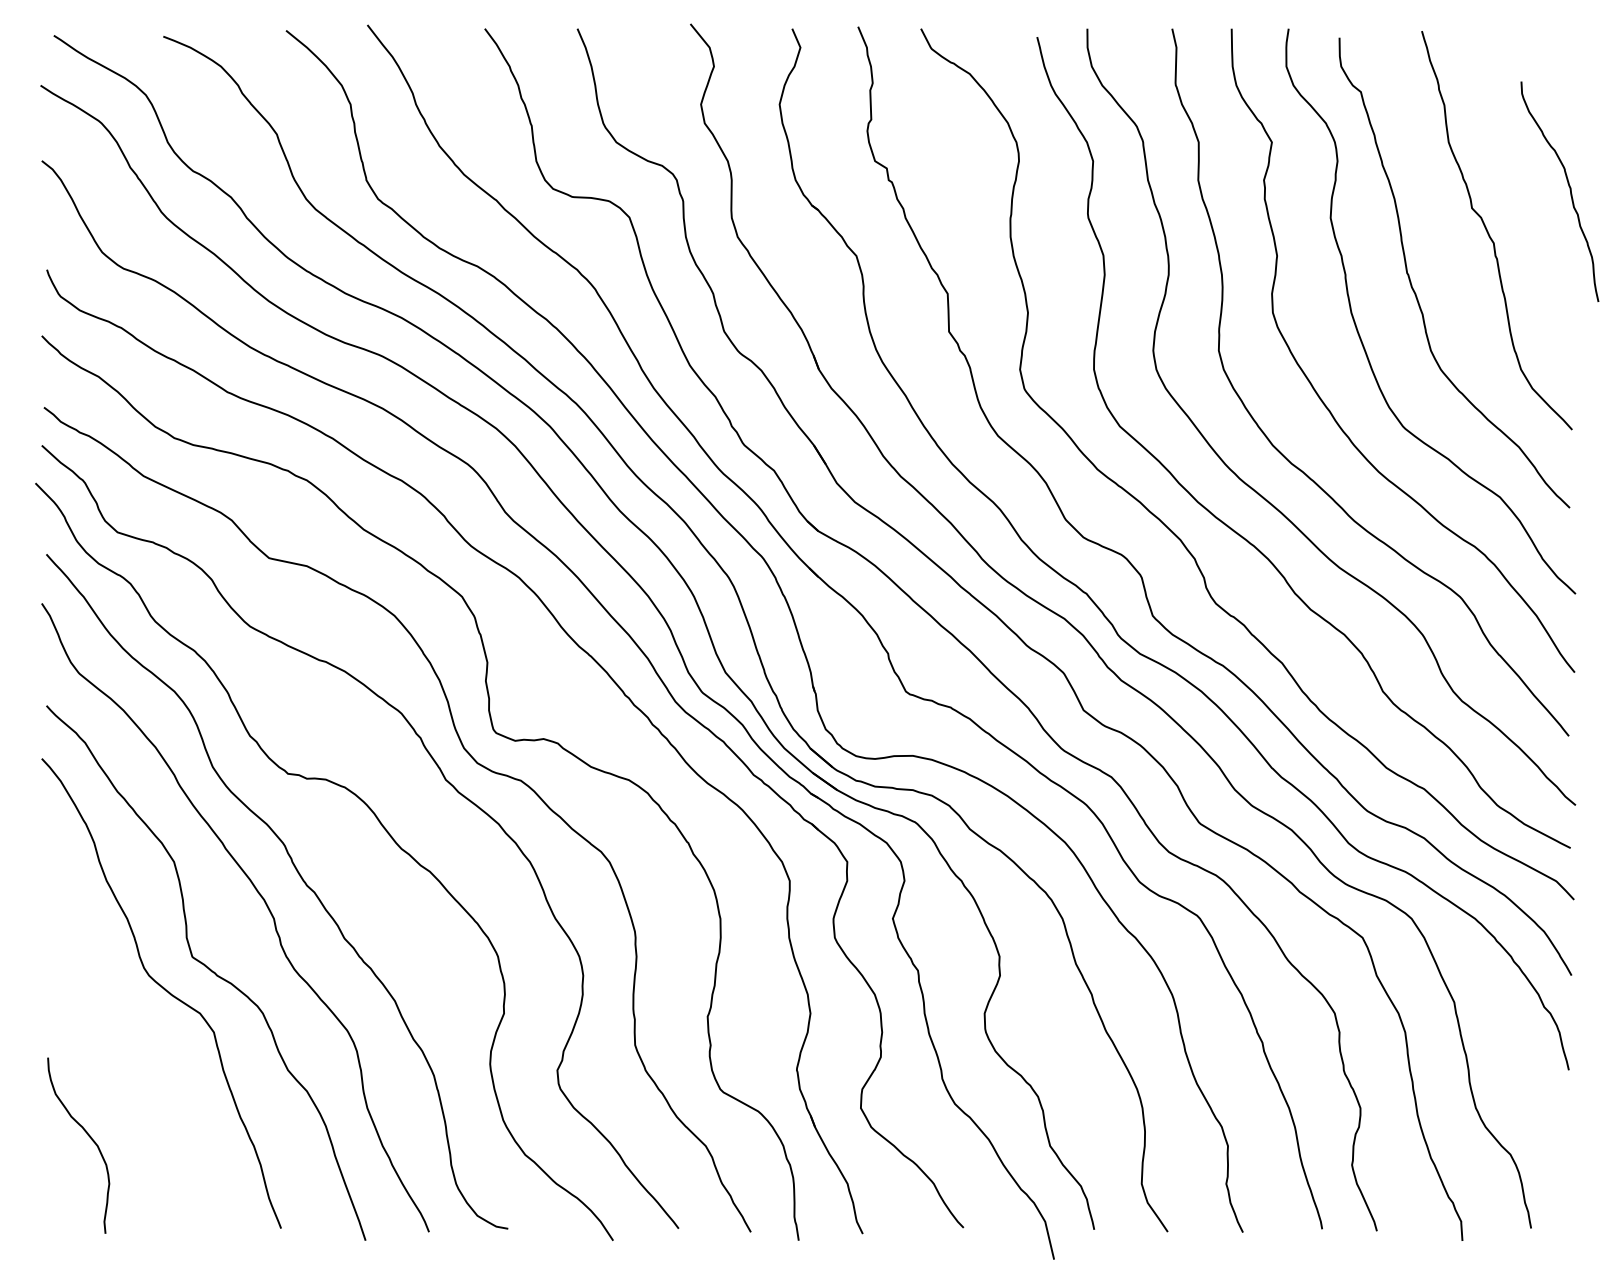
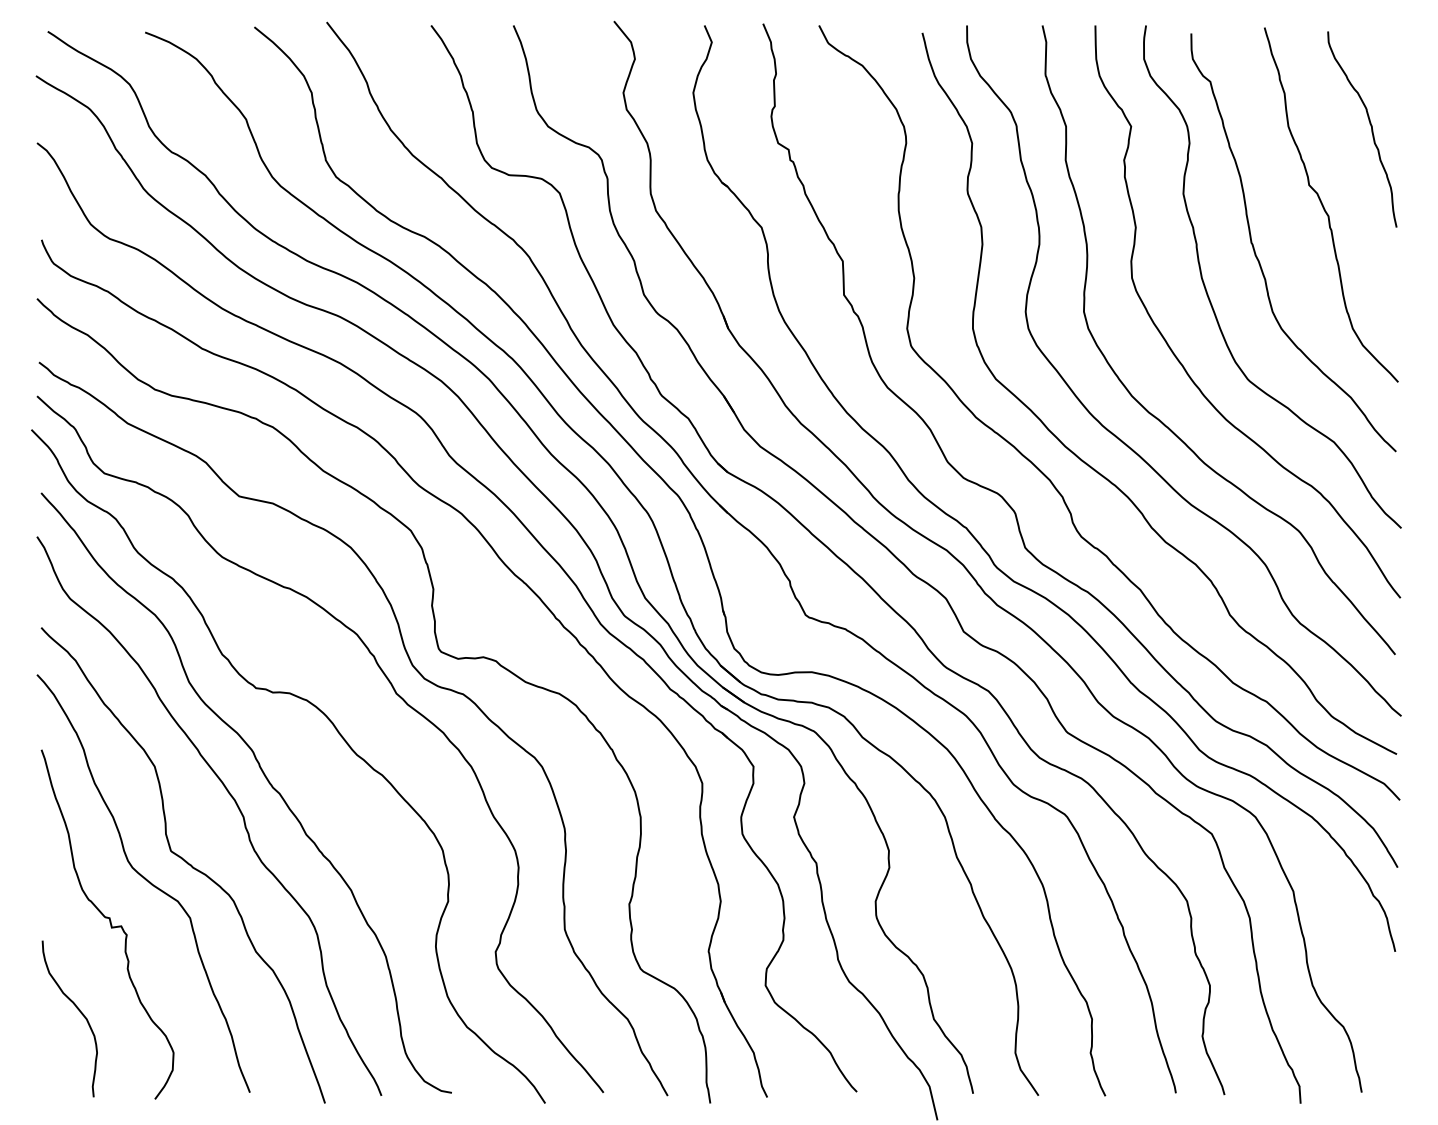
curve: (1569, 188) -> (1370, 126), moved
curve: (123, 1037) -> (109, 922), added

